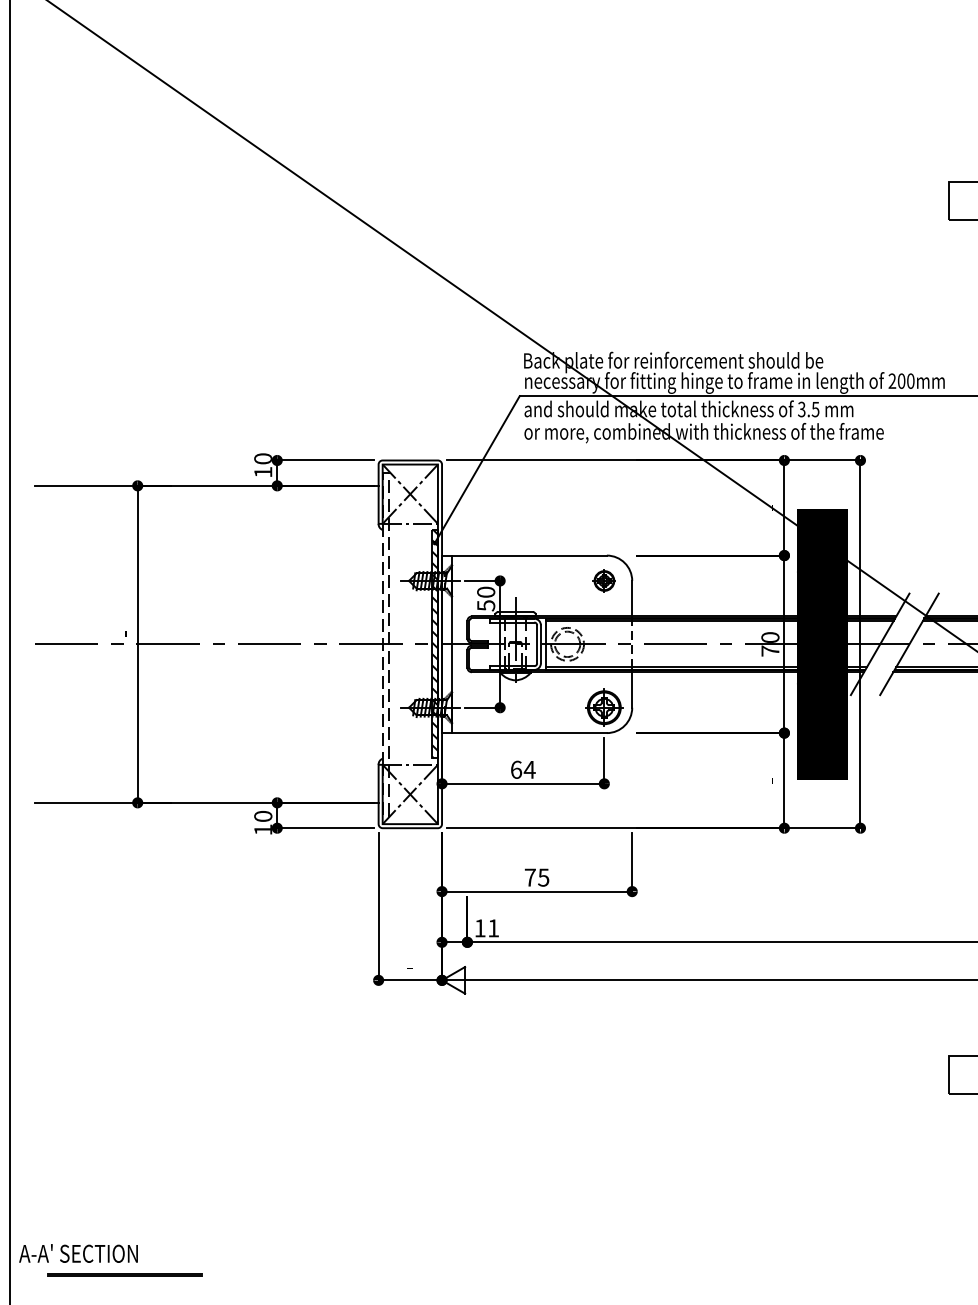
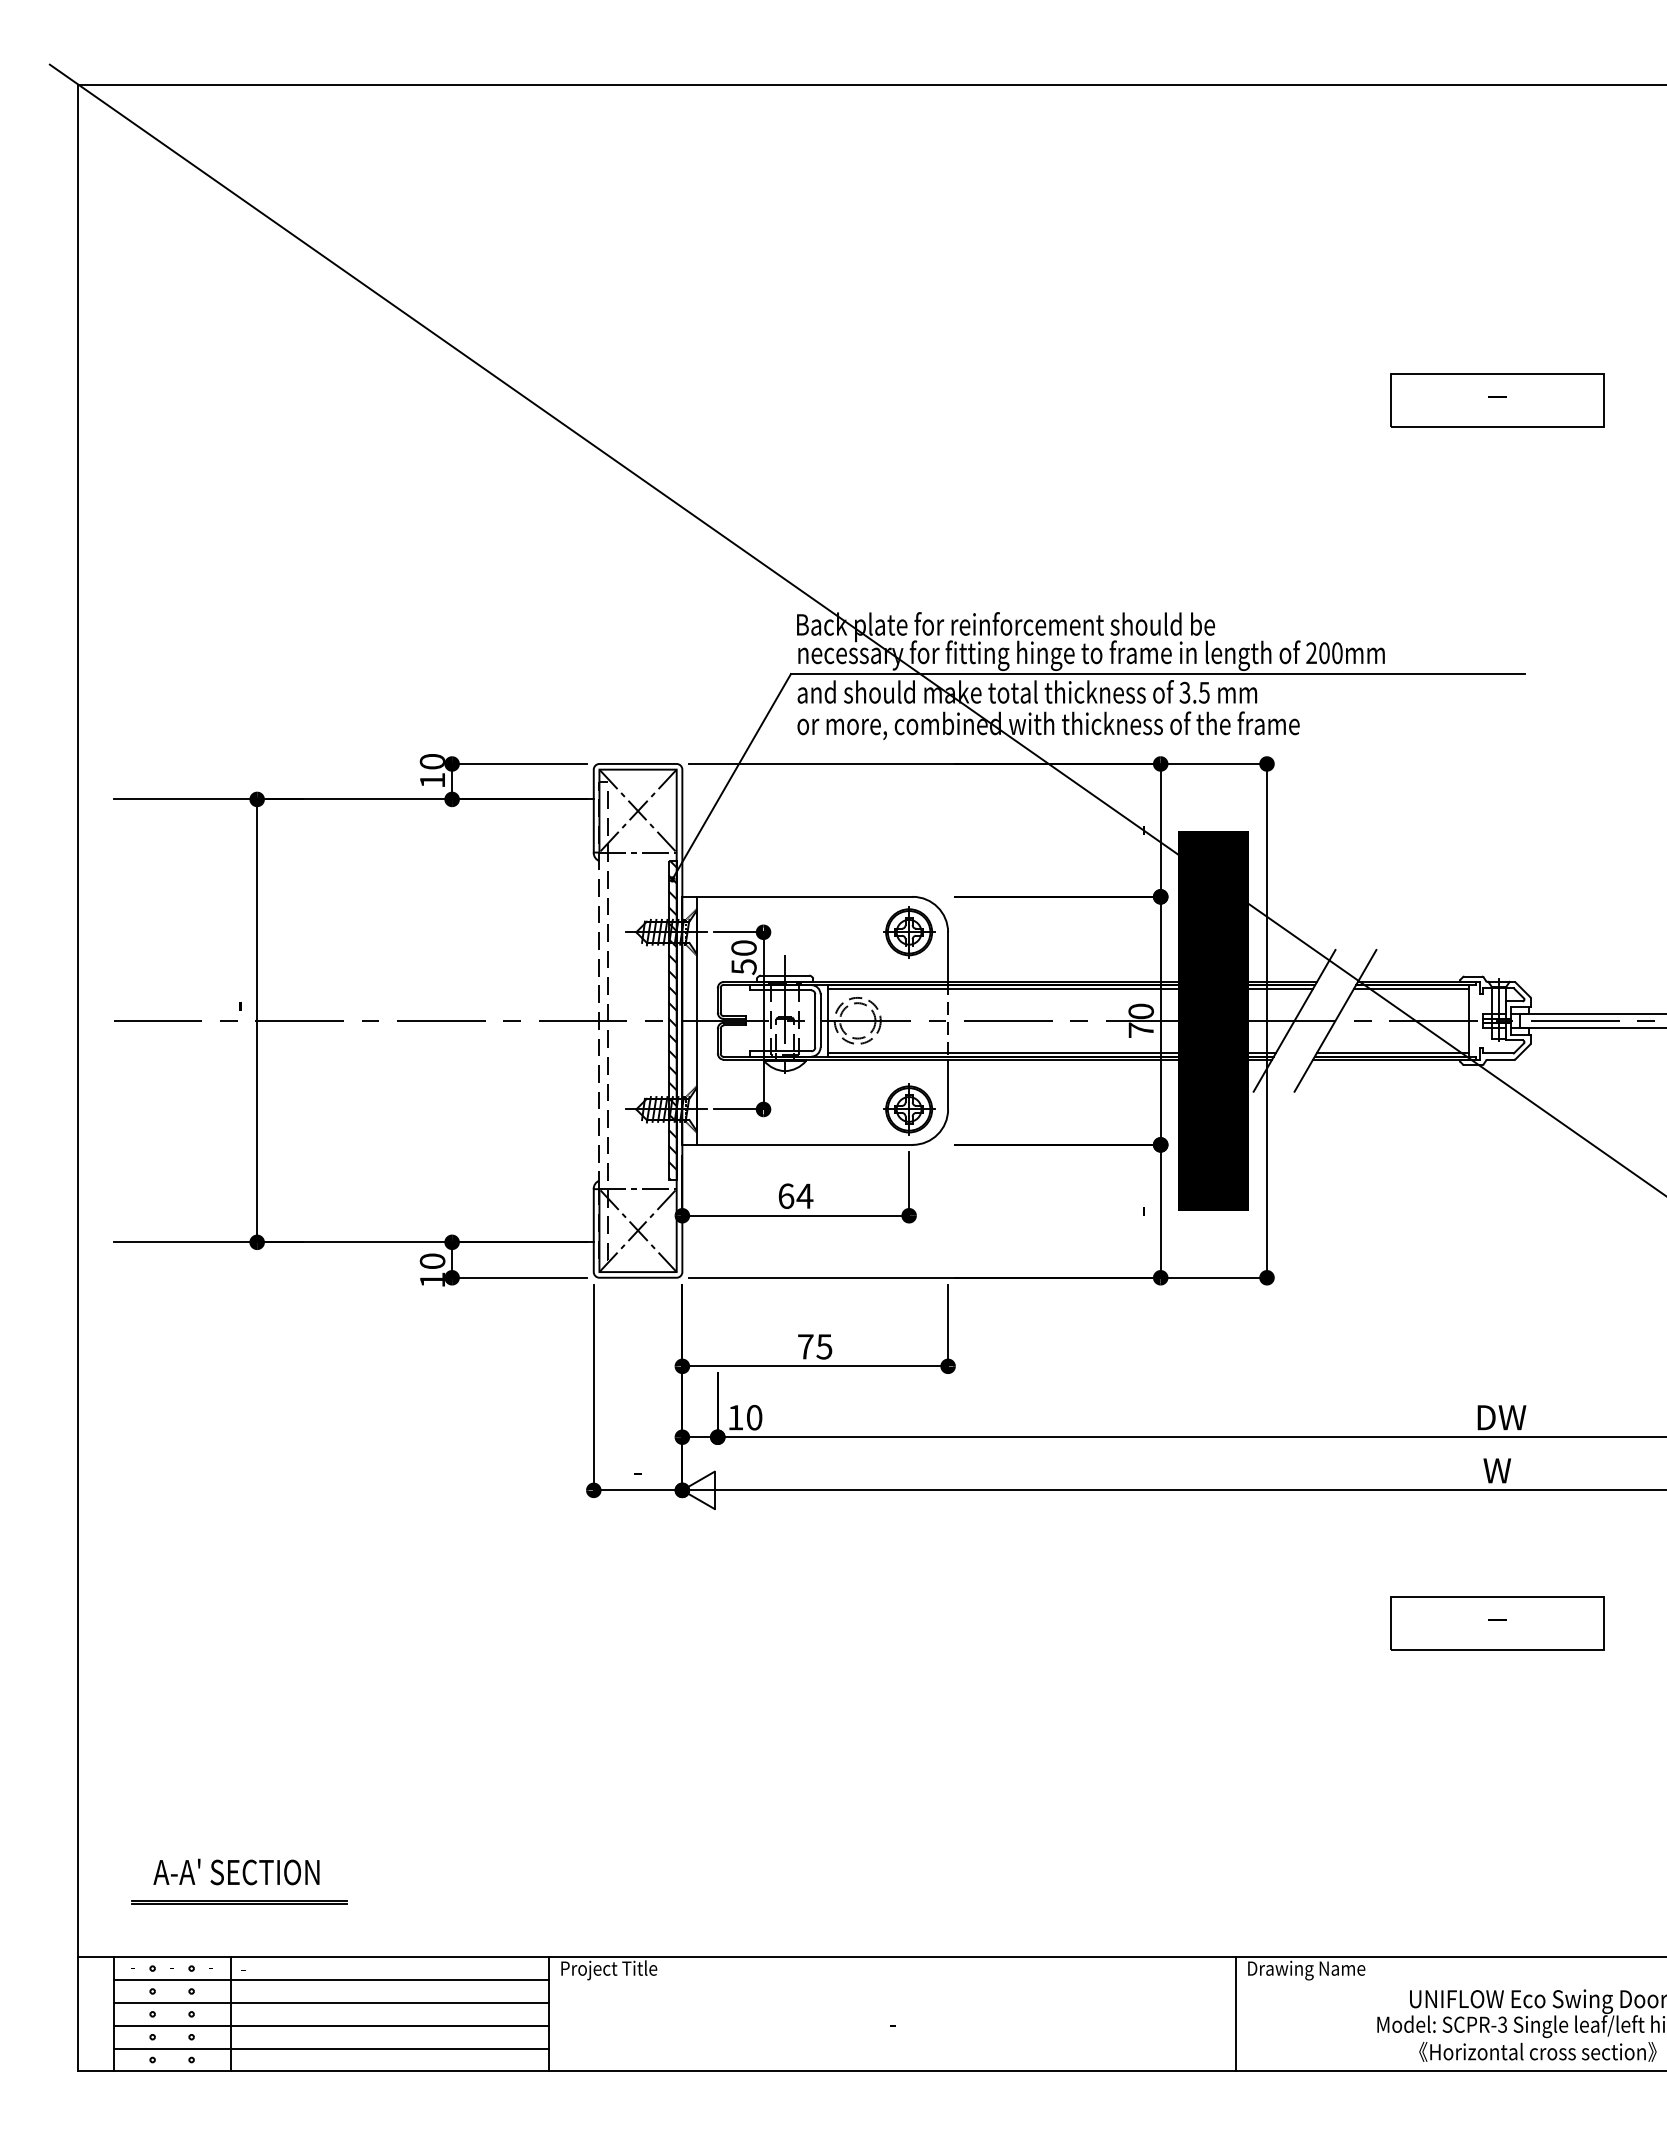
part: (604, 581) -> (909, 932), size x1.67
text: (493, 928) -> (754, 1417), 11 -> 10
text: (78, 1253) -> (236, 1871), moved

